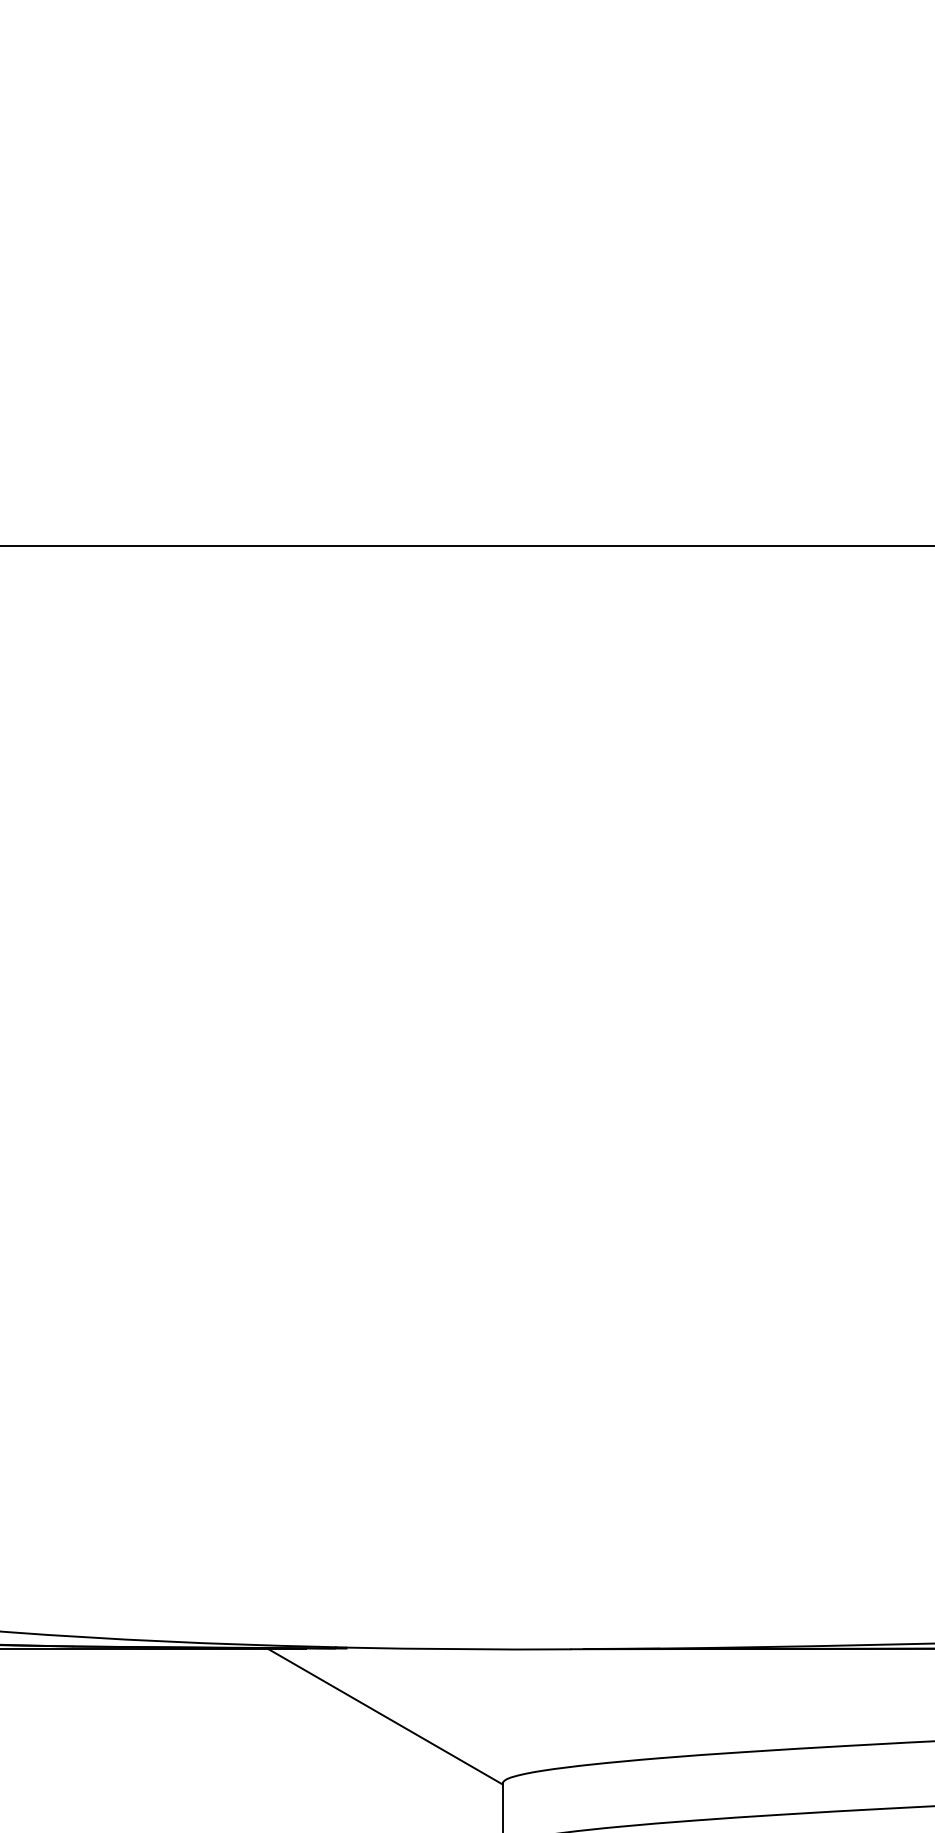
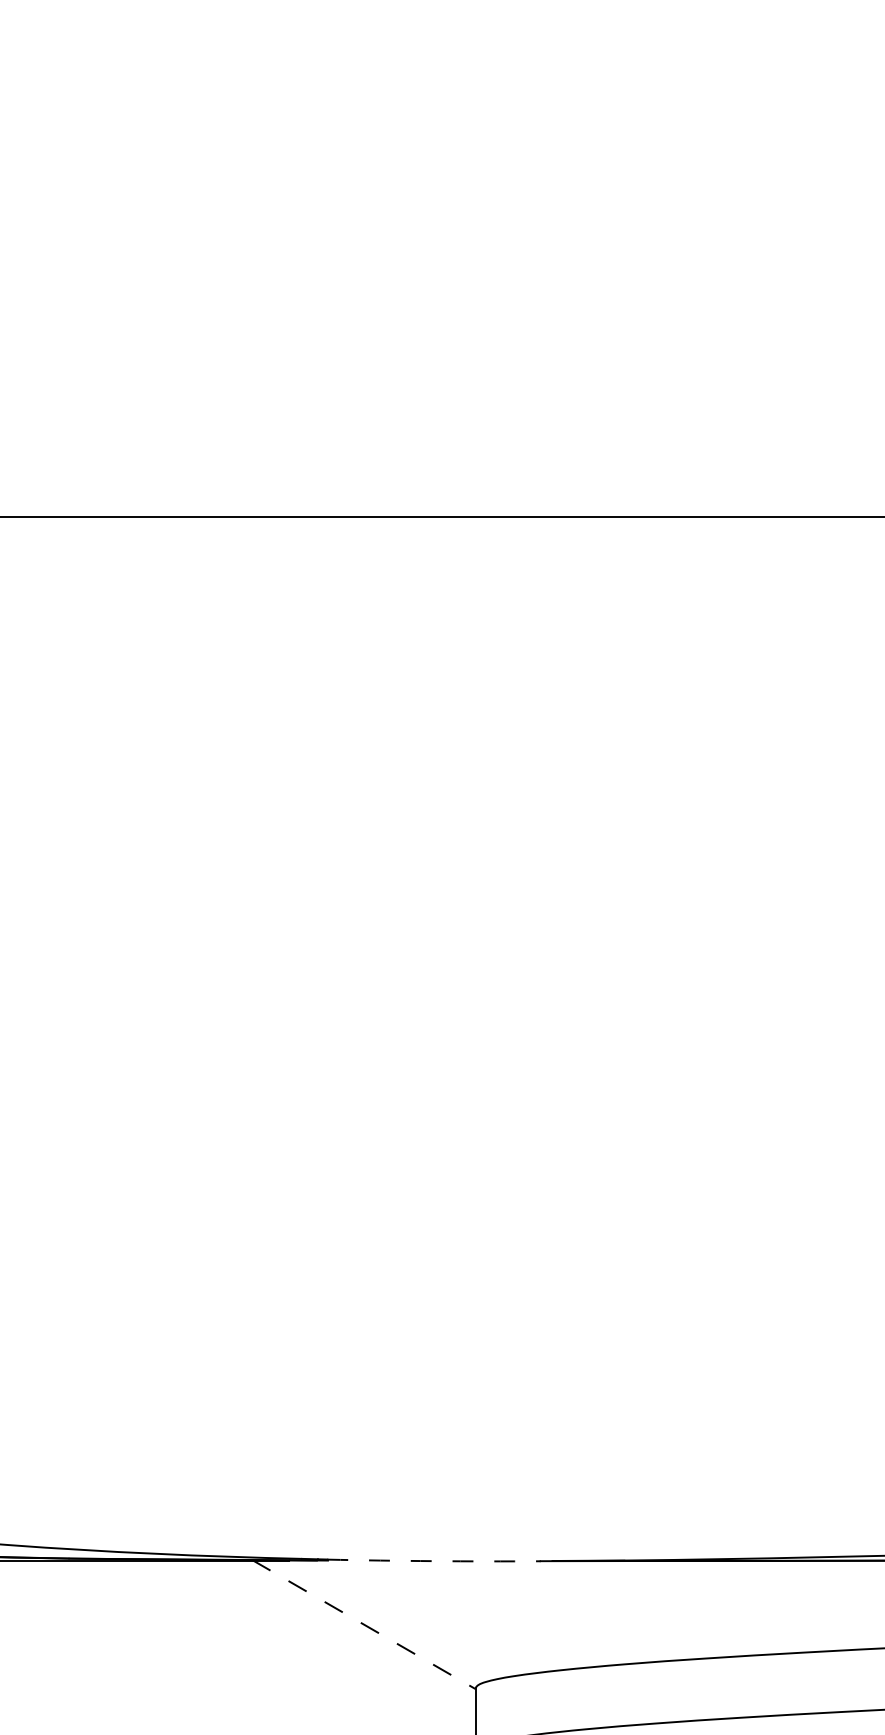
arc: (459, 1649) -> (434, 1561), solid -> dashed
line: (384, 1716) -> (363, 1624), solid -> dashed

